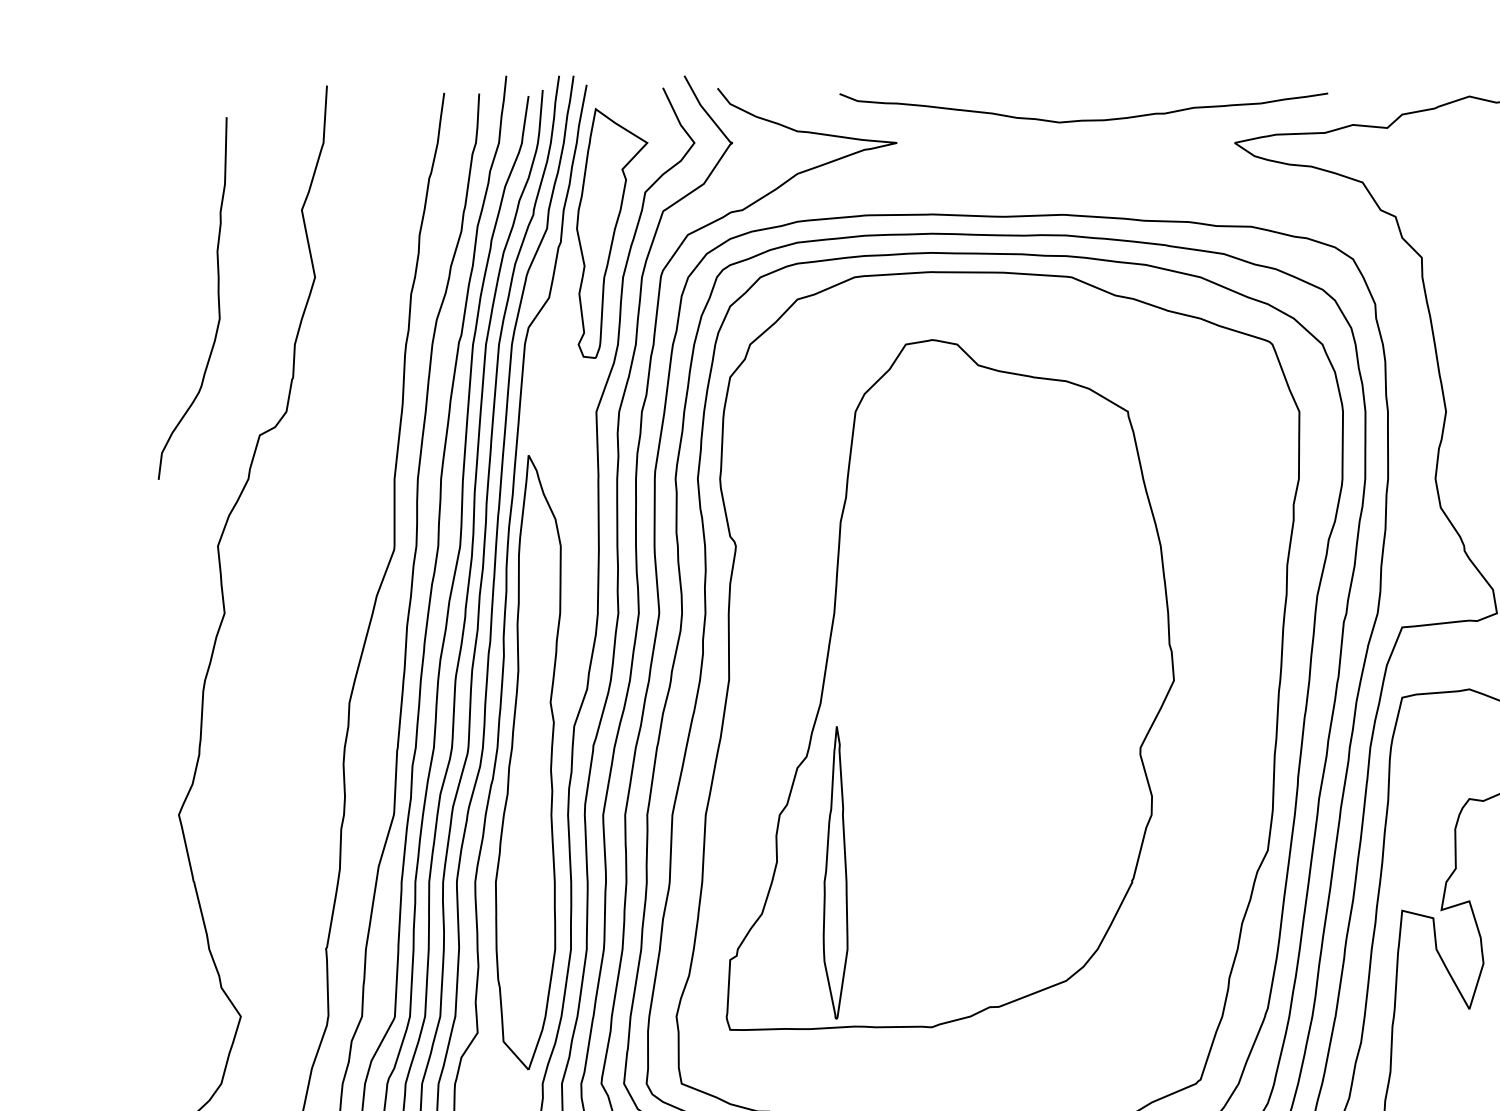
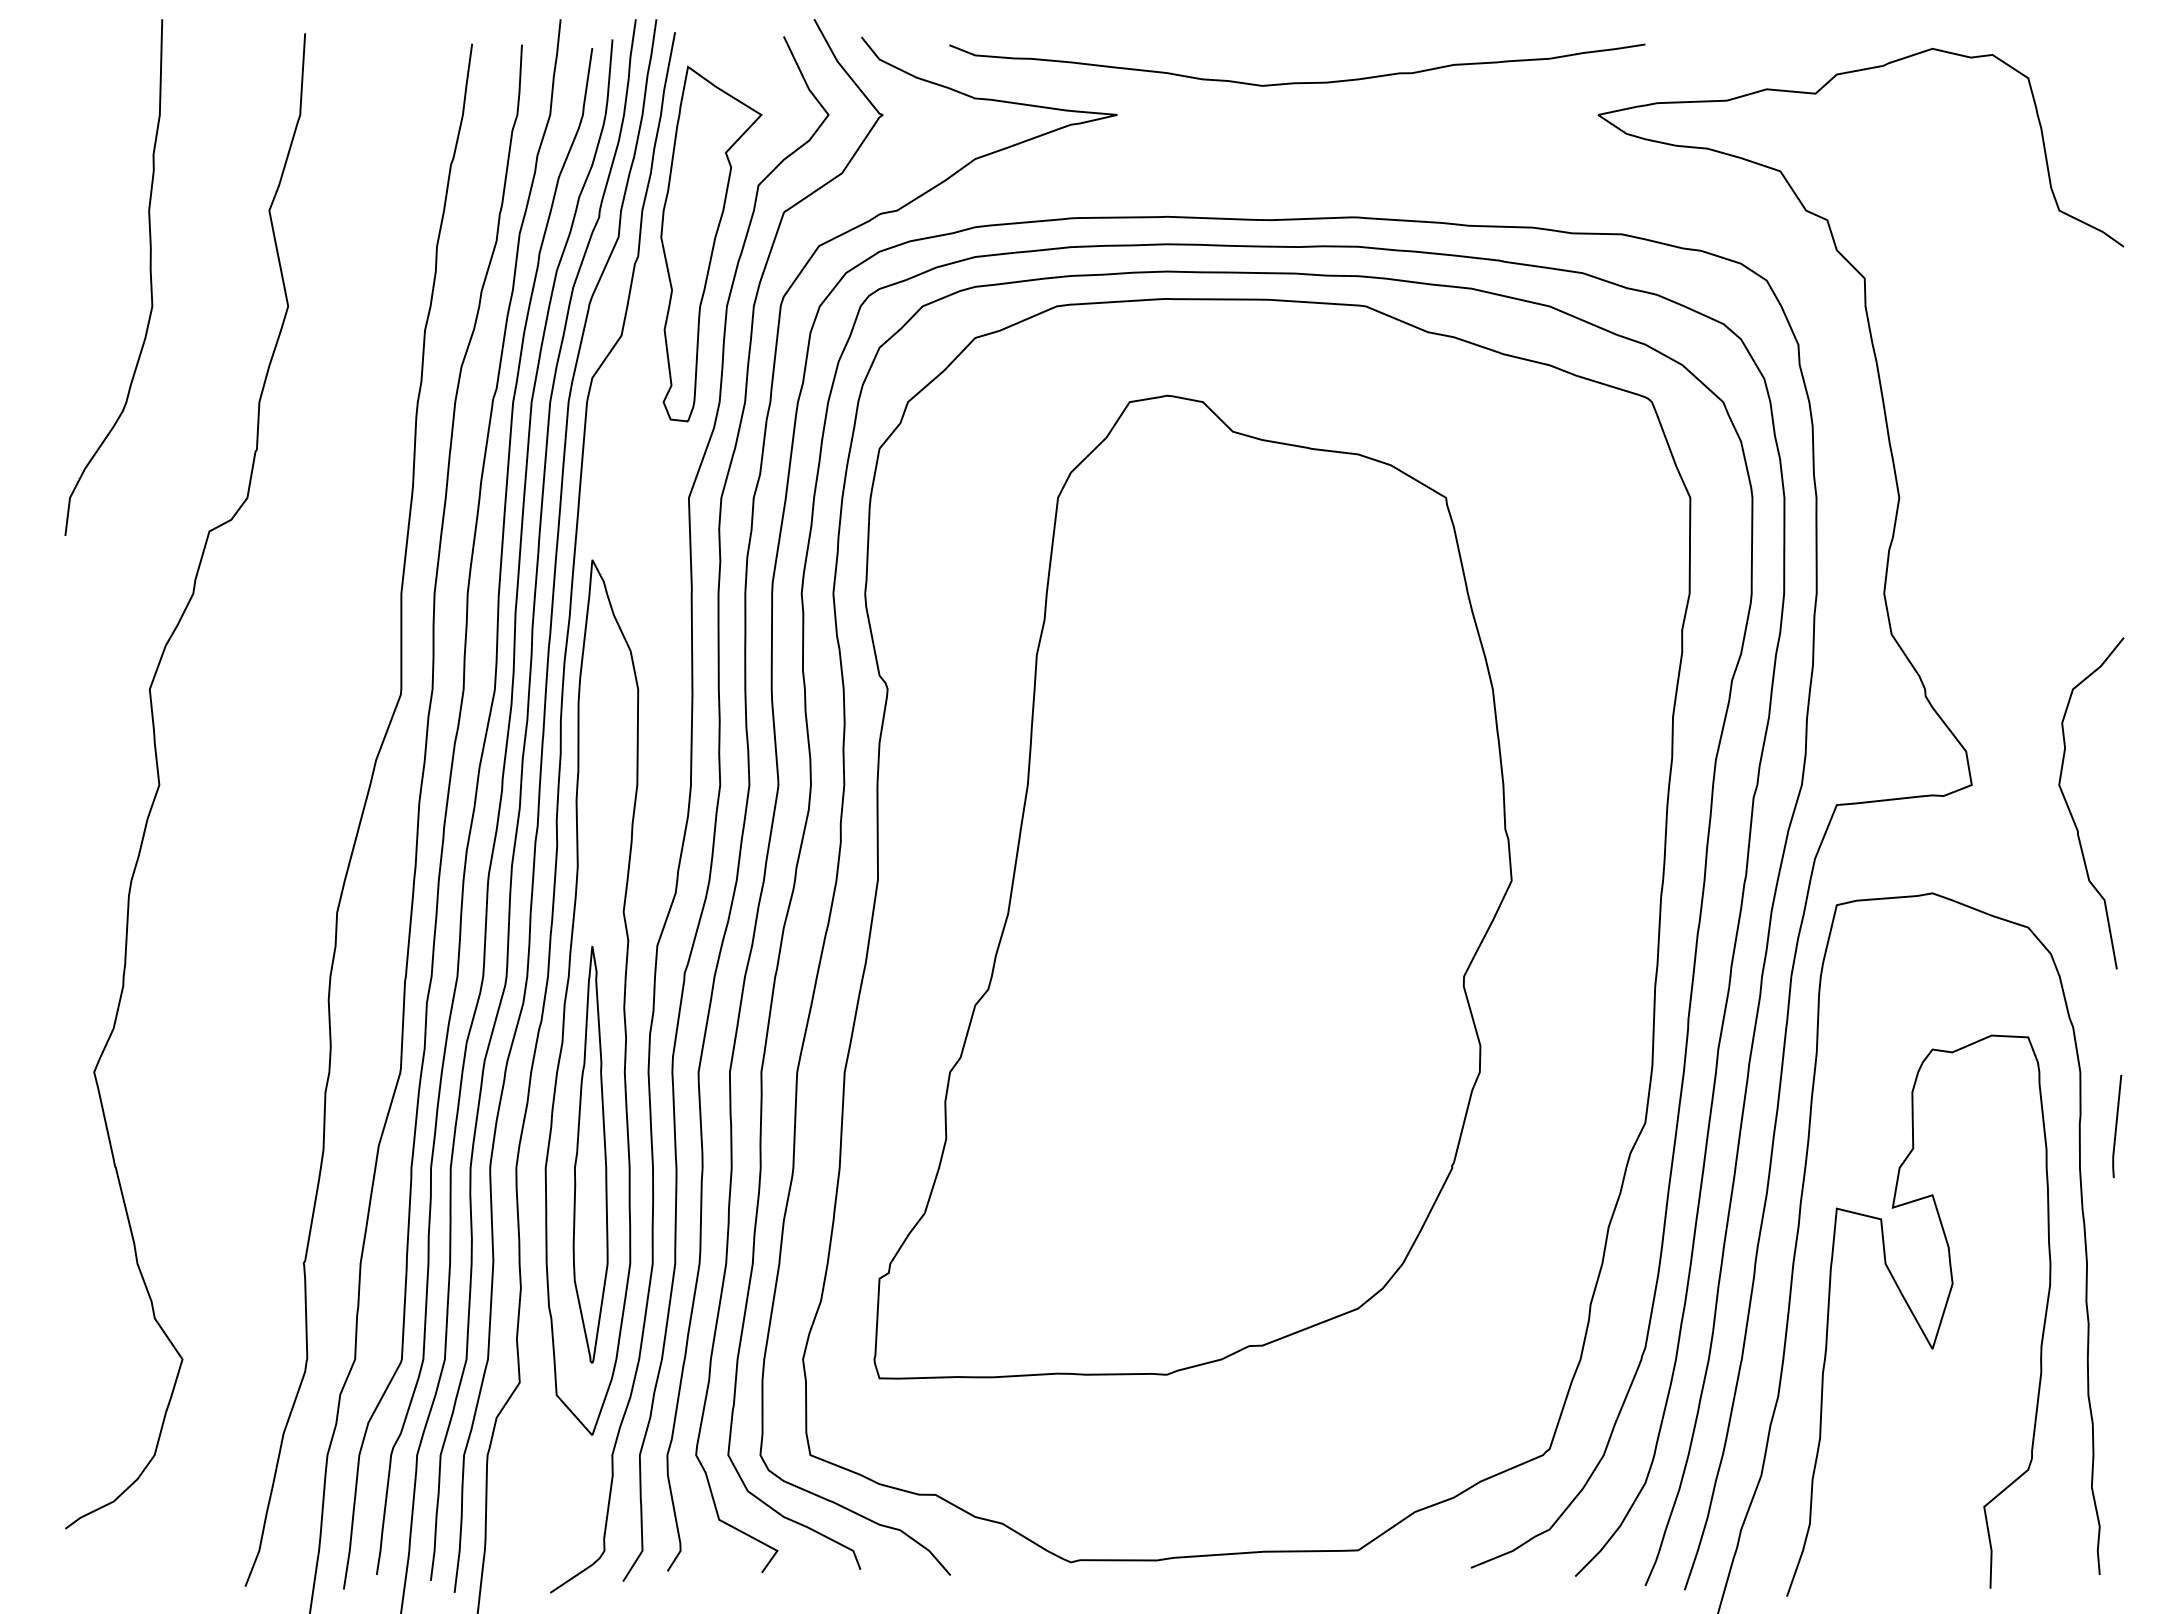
curve: (1084, 120) -> (1297, 82), moved
curve: (217, 294) -> (149, 272), moved
part: (835, 872) -> (590, 1154), moved

